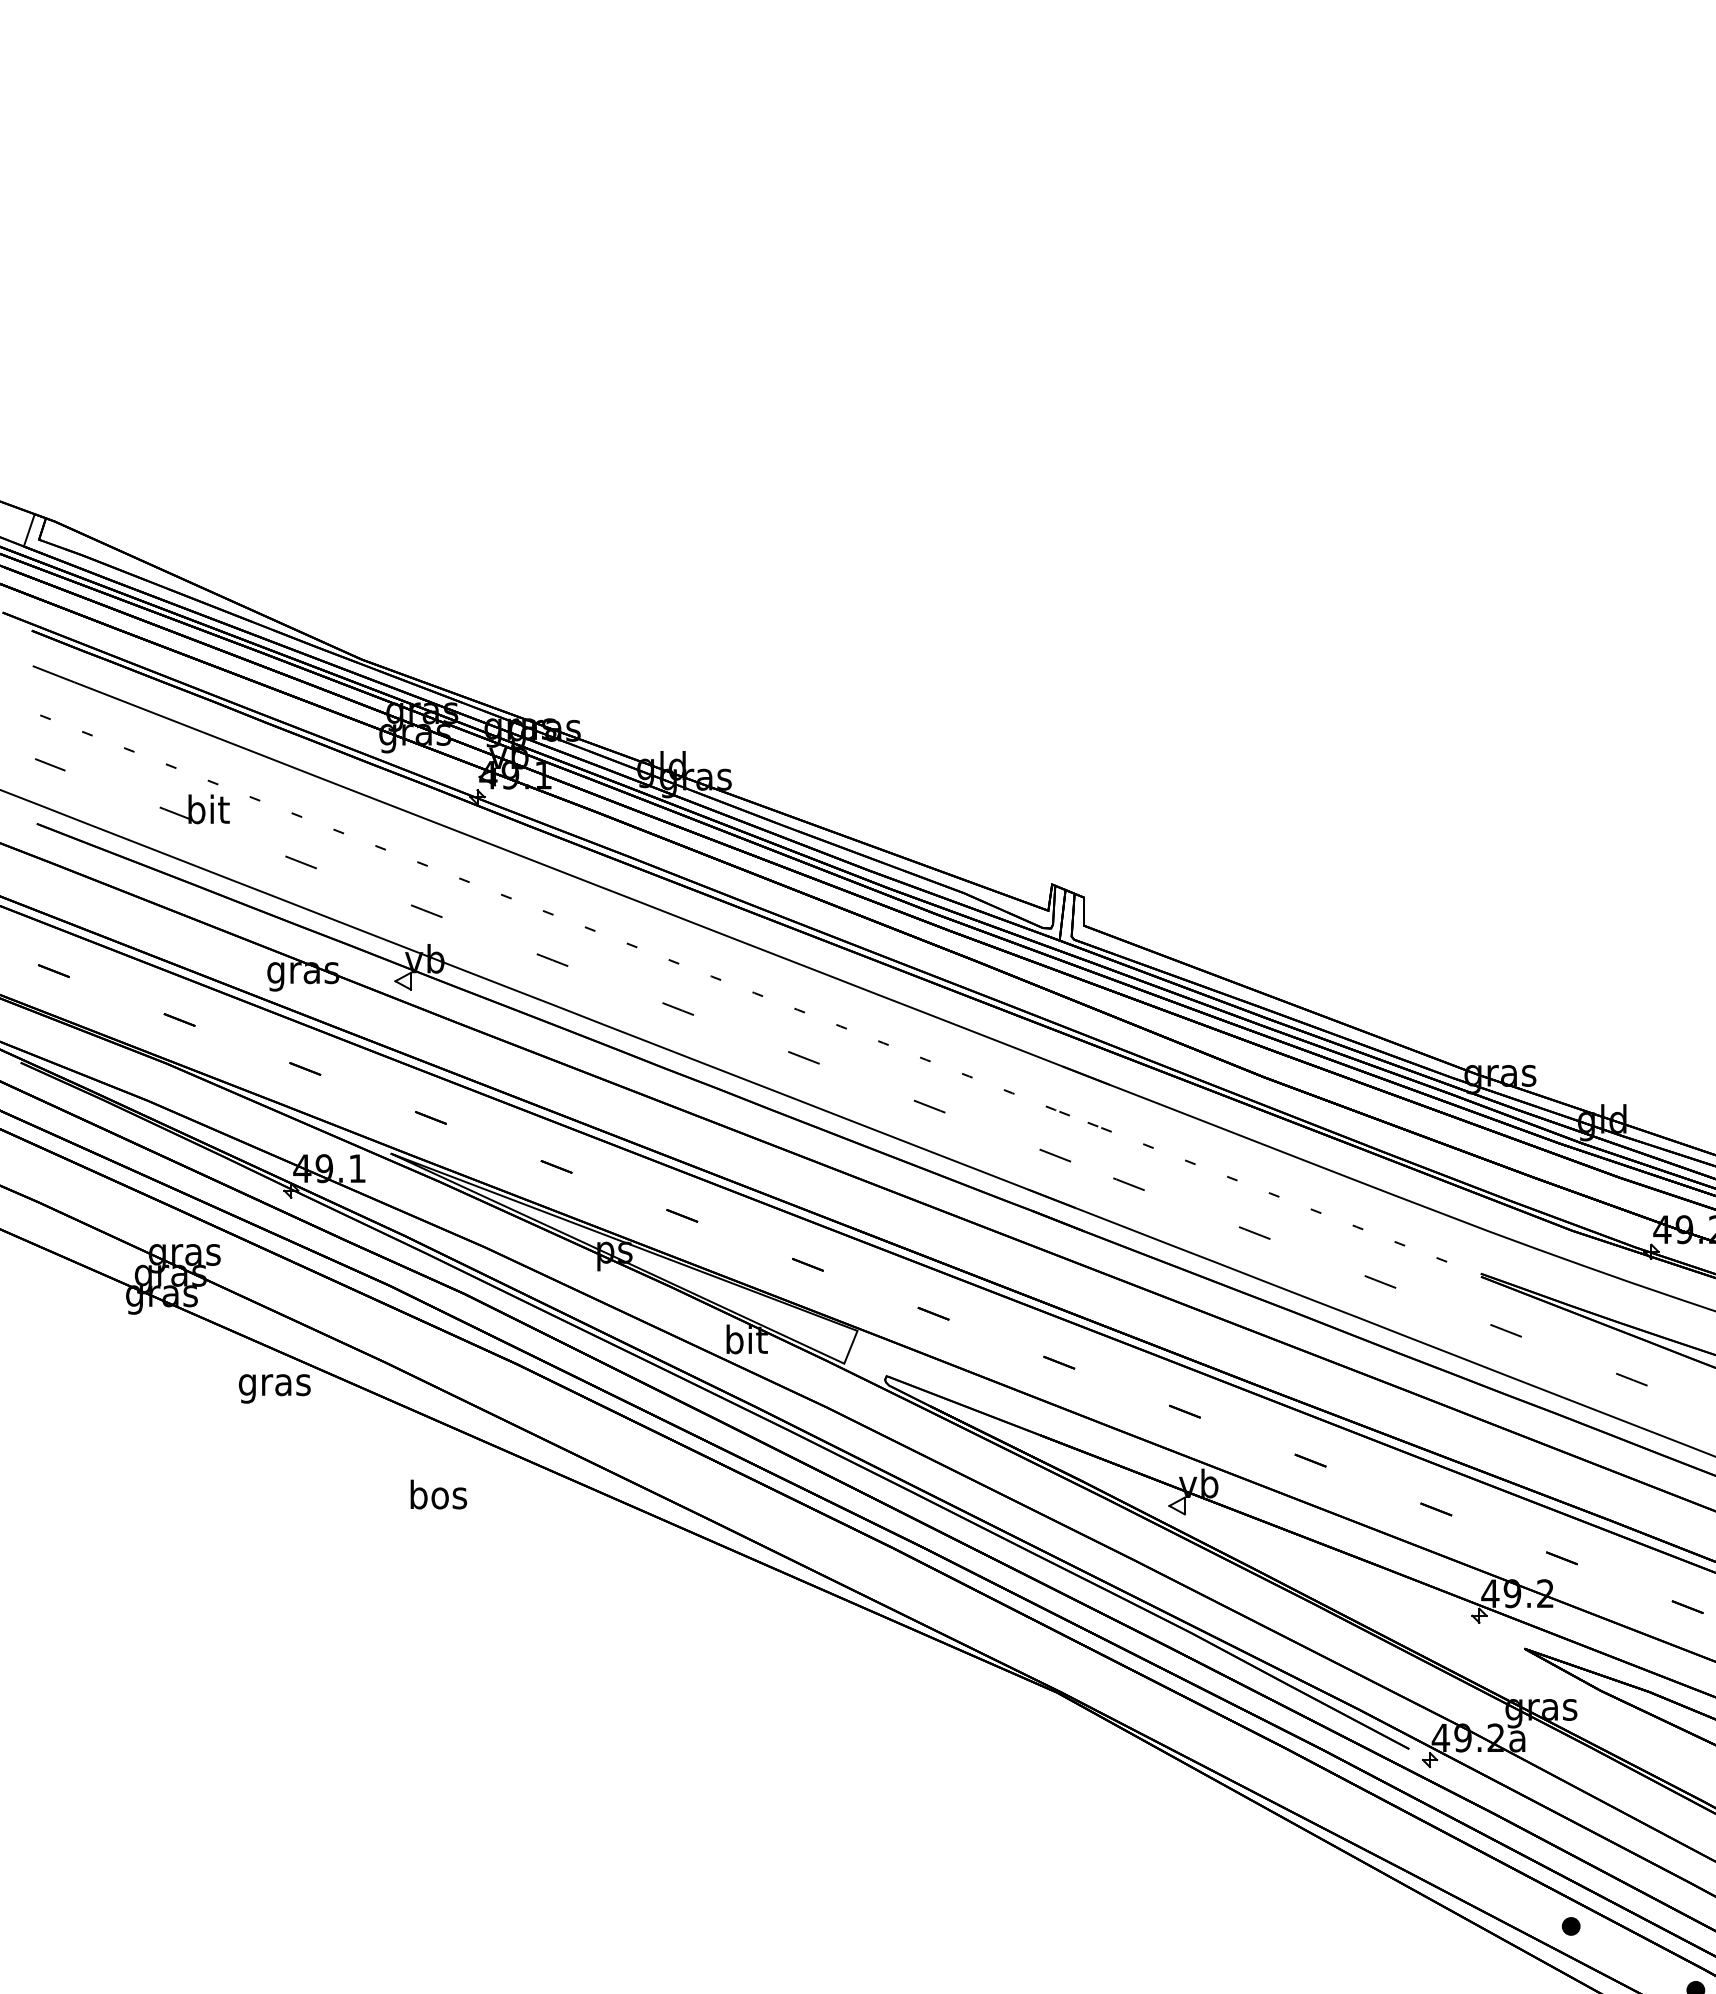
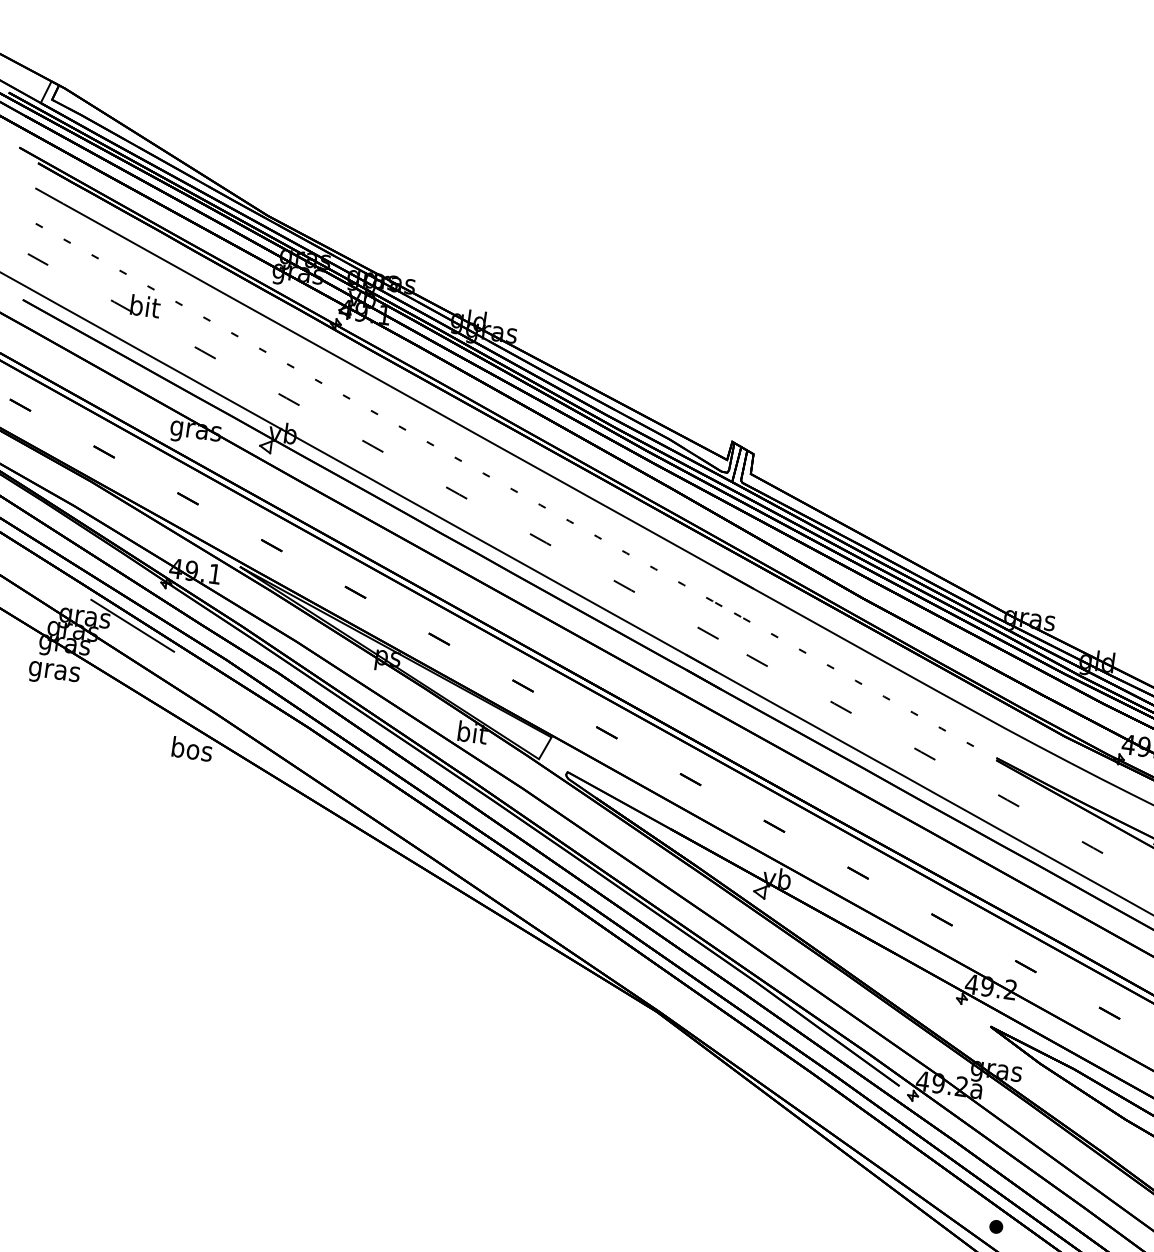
line: (252, 1256) -> (132, 625), added
text: (274, 1388) -> (53, 673), moved
text: (438, 1494) -> (192, 749), moved

